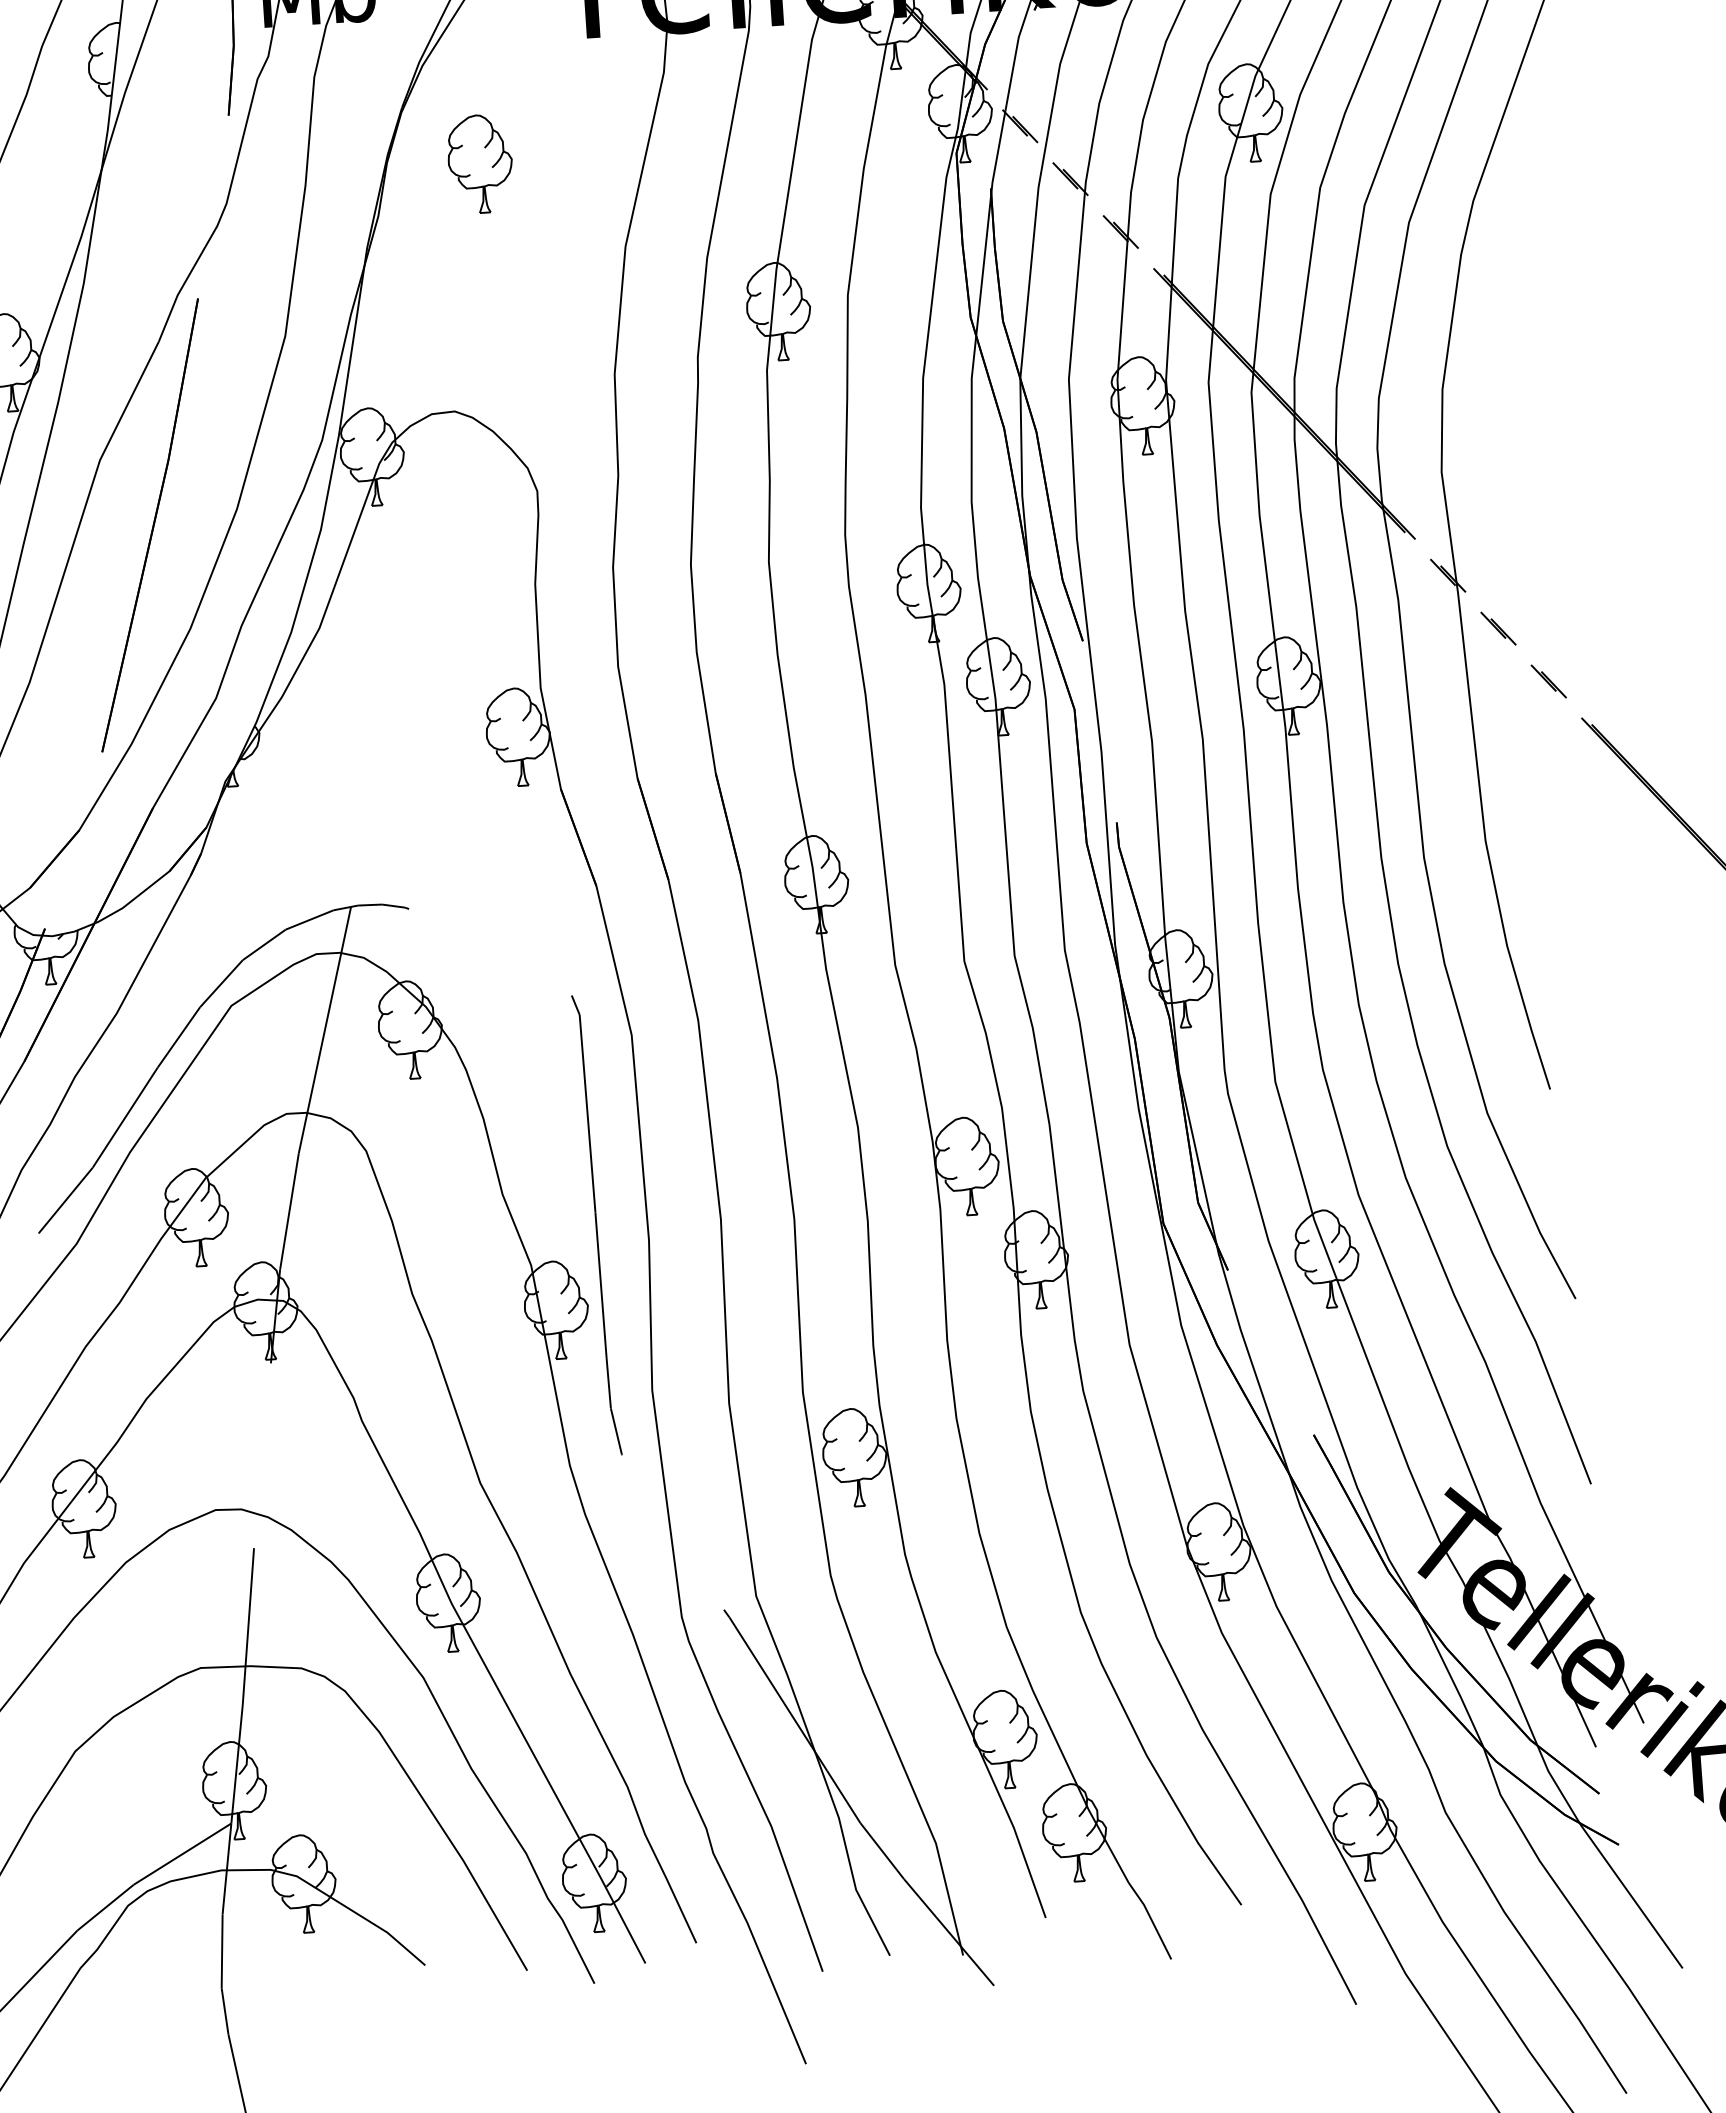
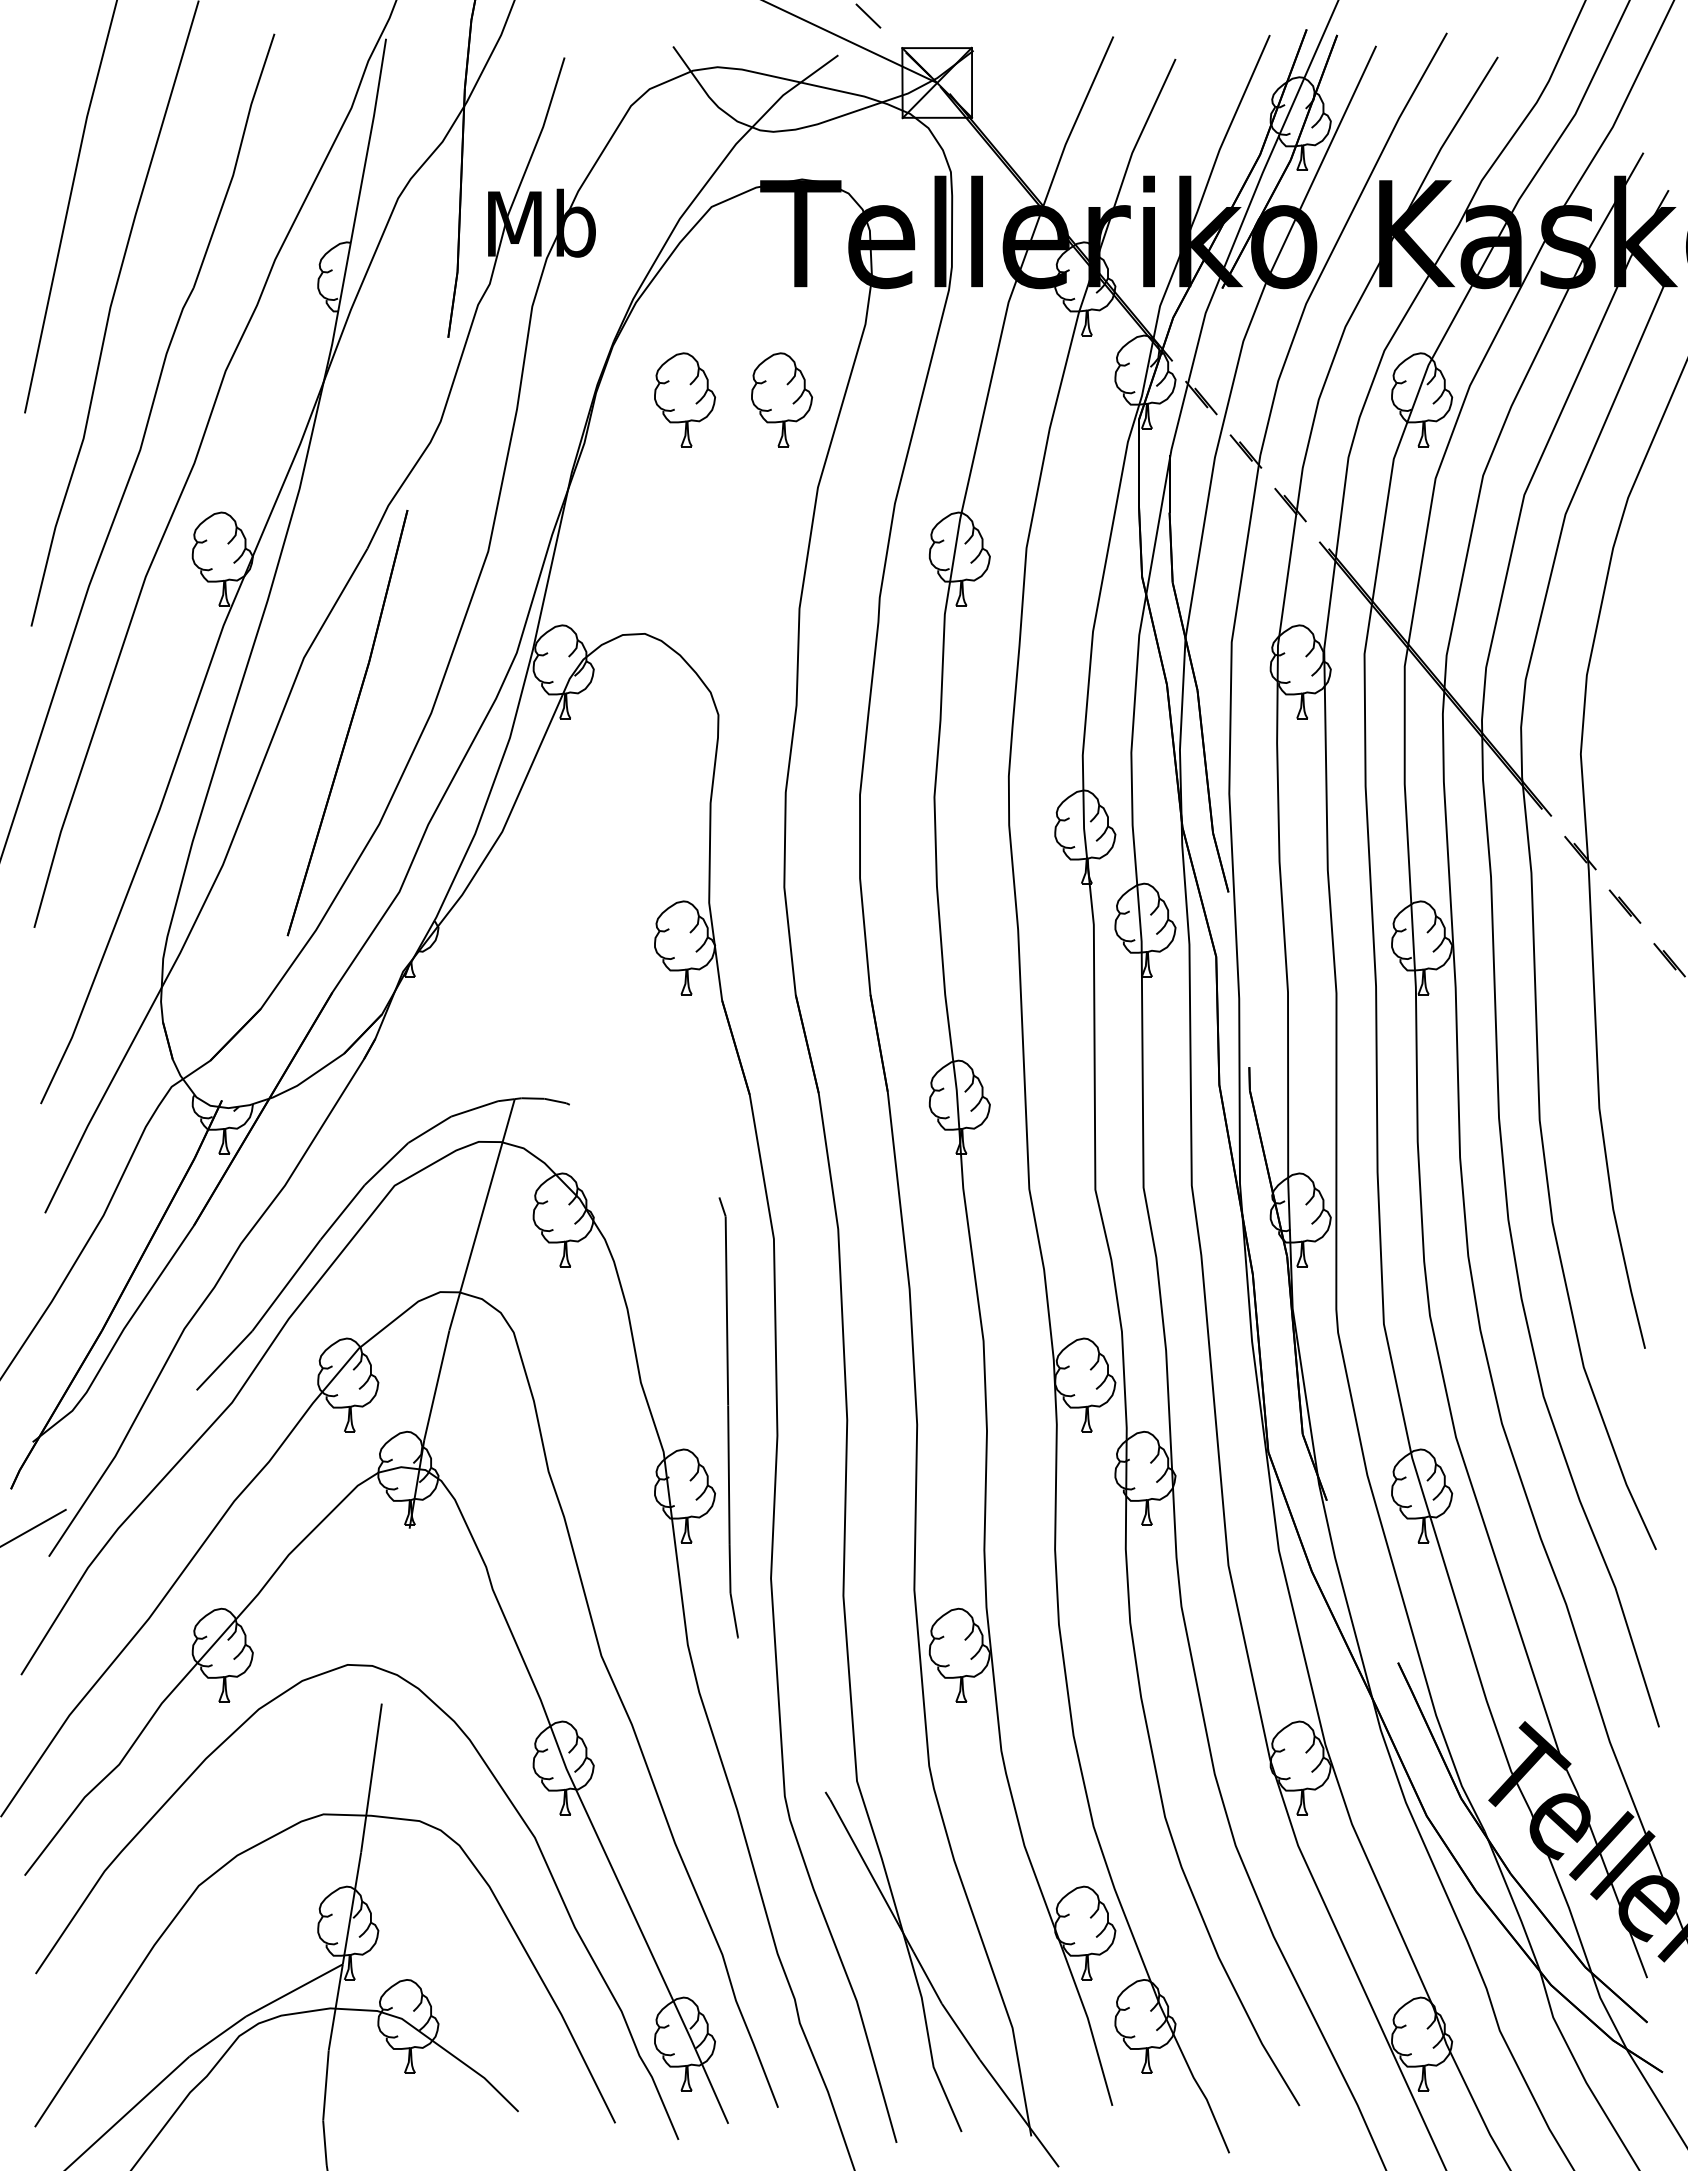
part: (581, 156) -> (781, 399), added

